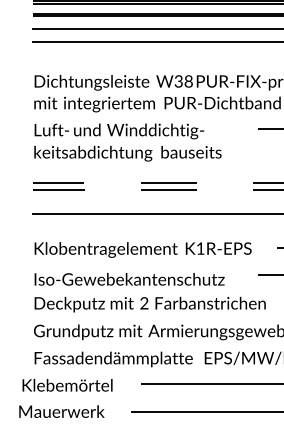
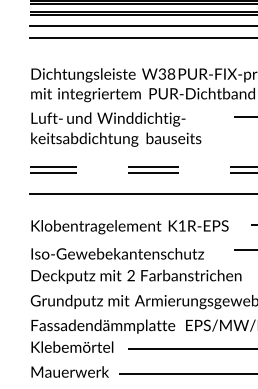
text: (67, 384) -> (72, 346), moved
text: (61, 411) -> (69, 371), moved

